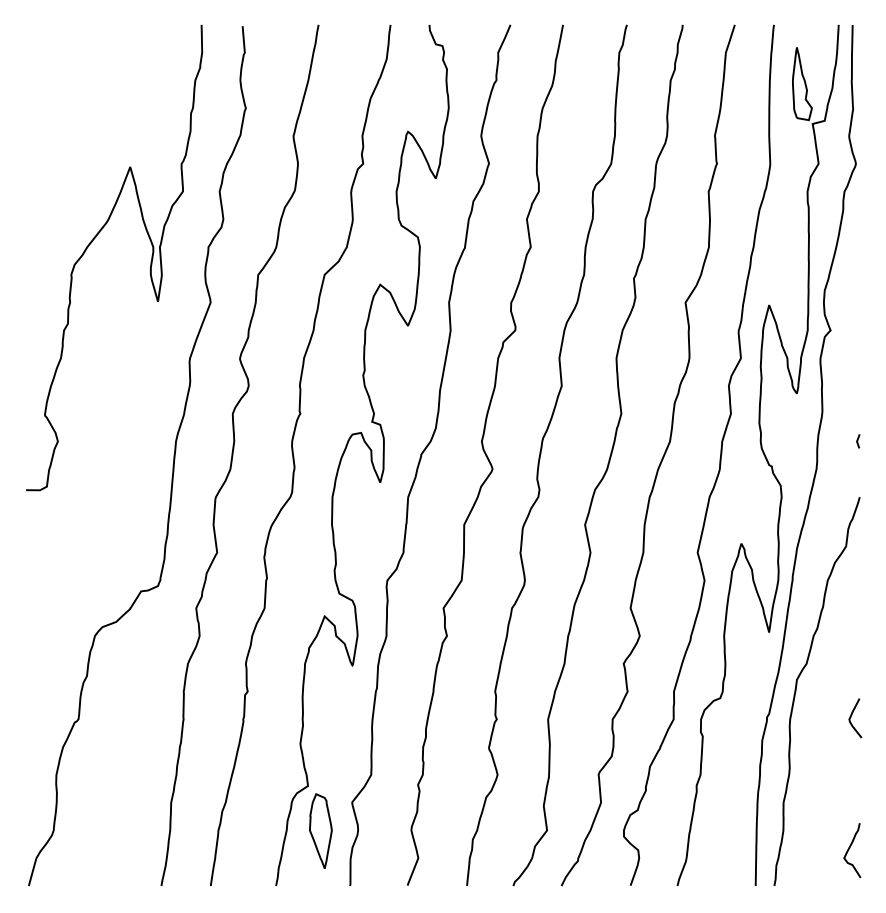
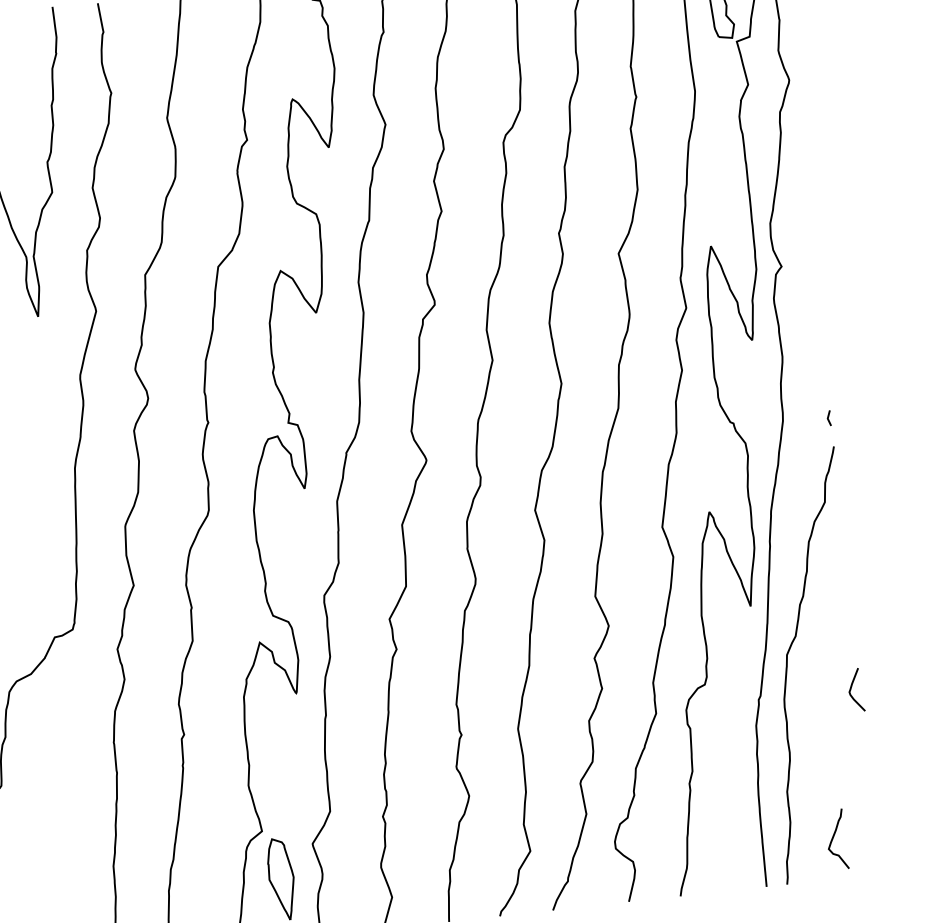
line: (858, 441) -> (829, 418), moved
curve: (850, 848) -> (834, 837), moved

